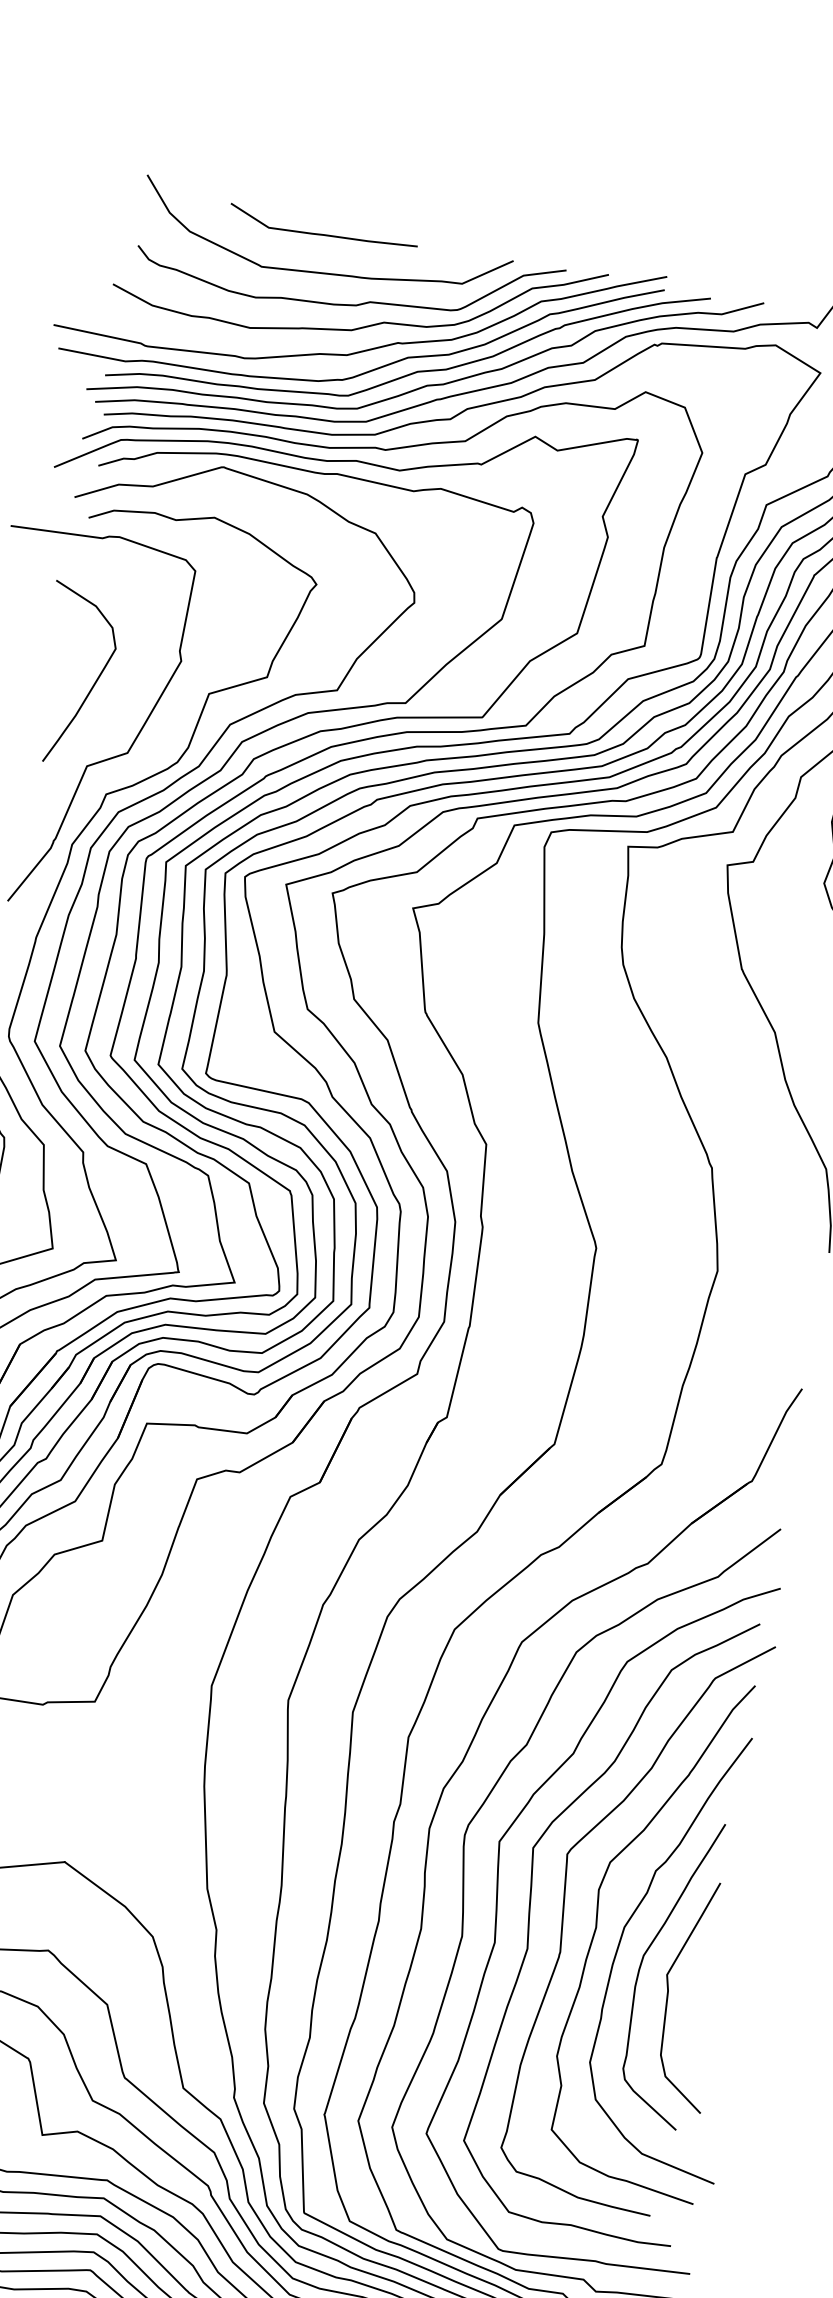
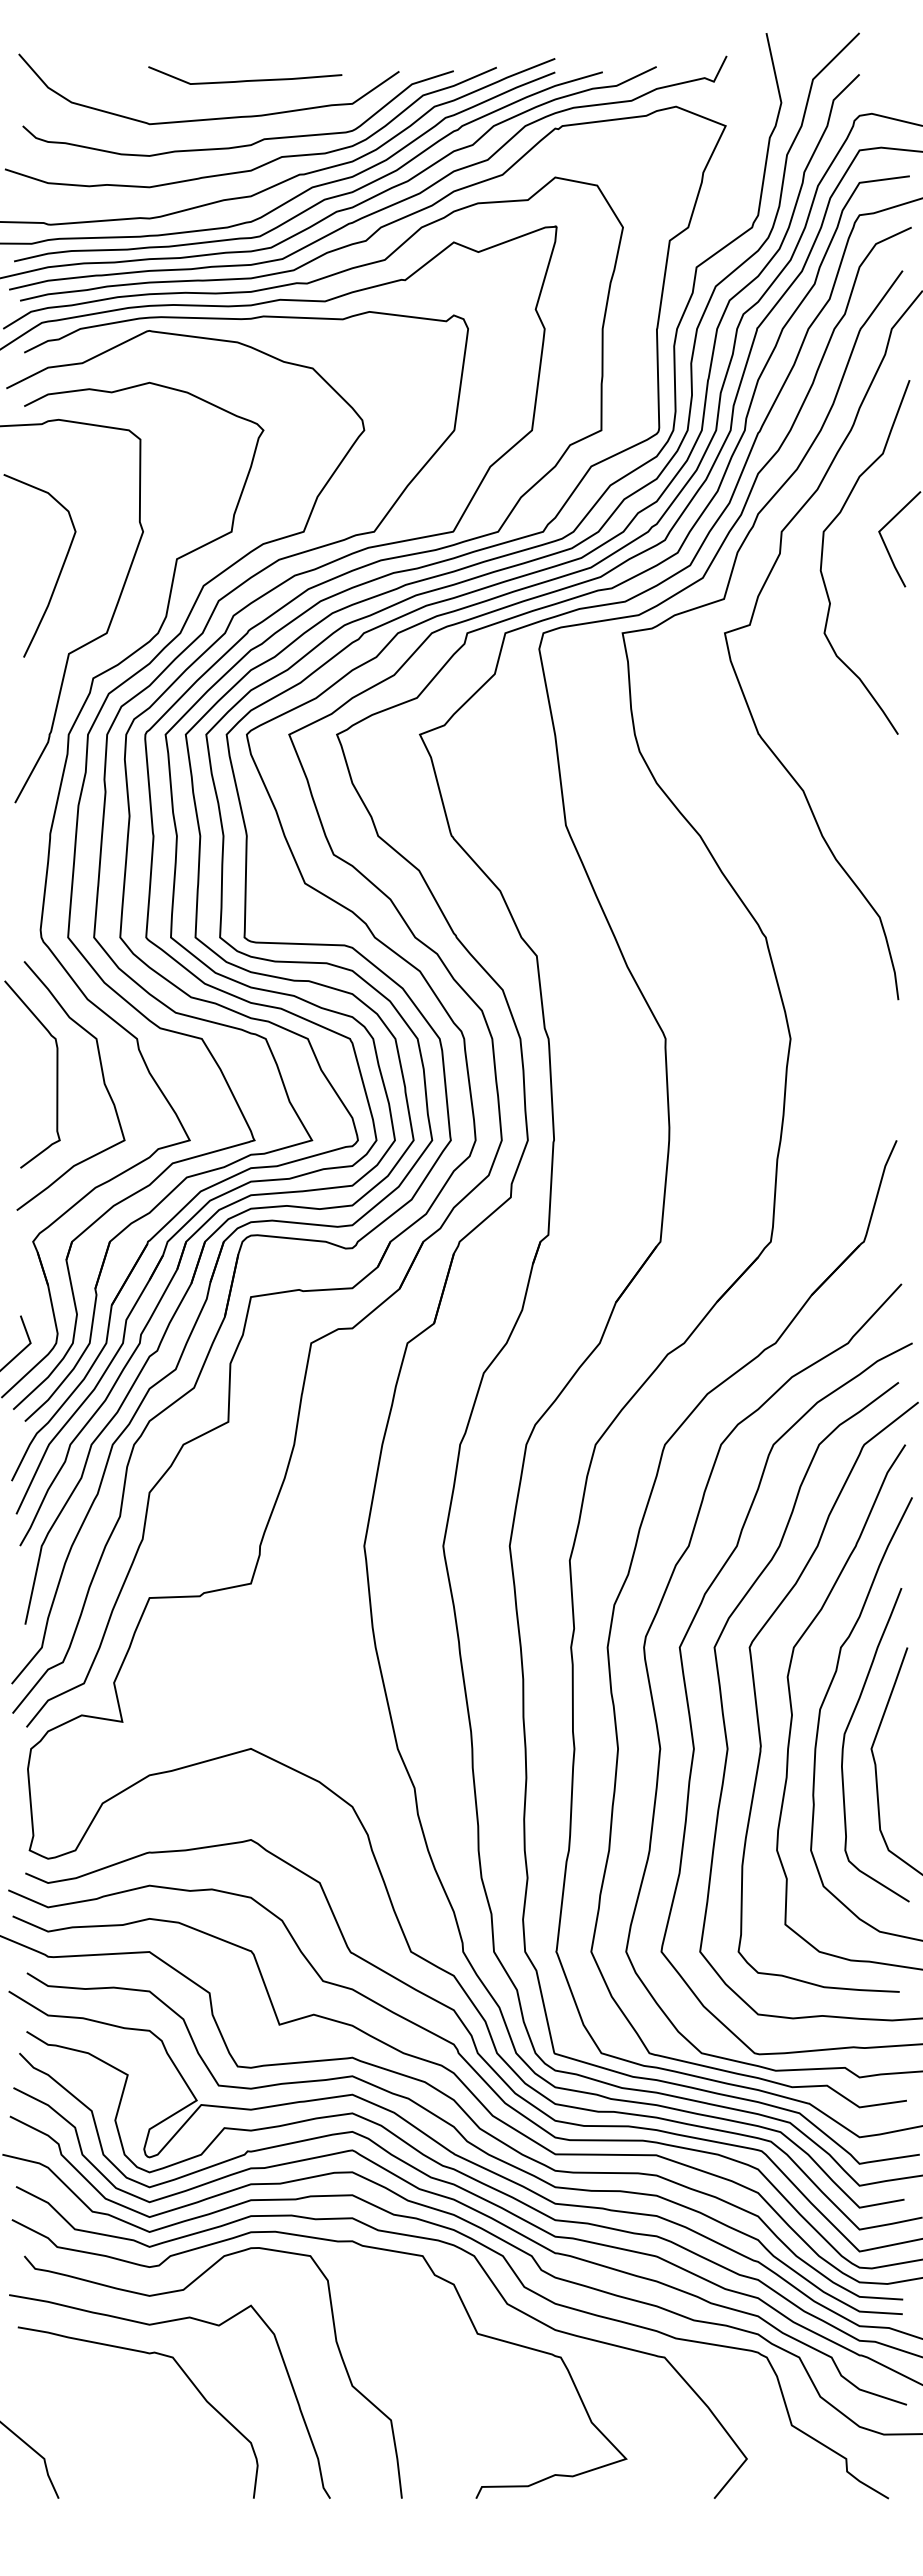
curve: (322, 234) -> (245, 80), moved

